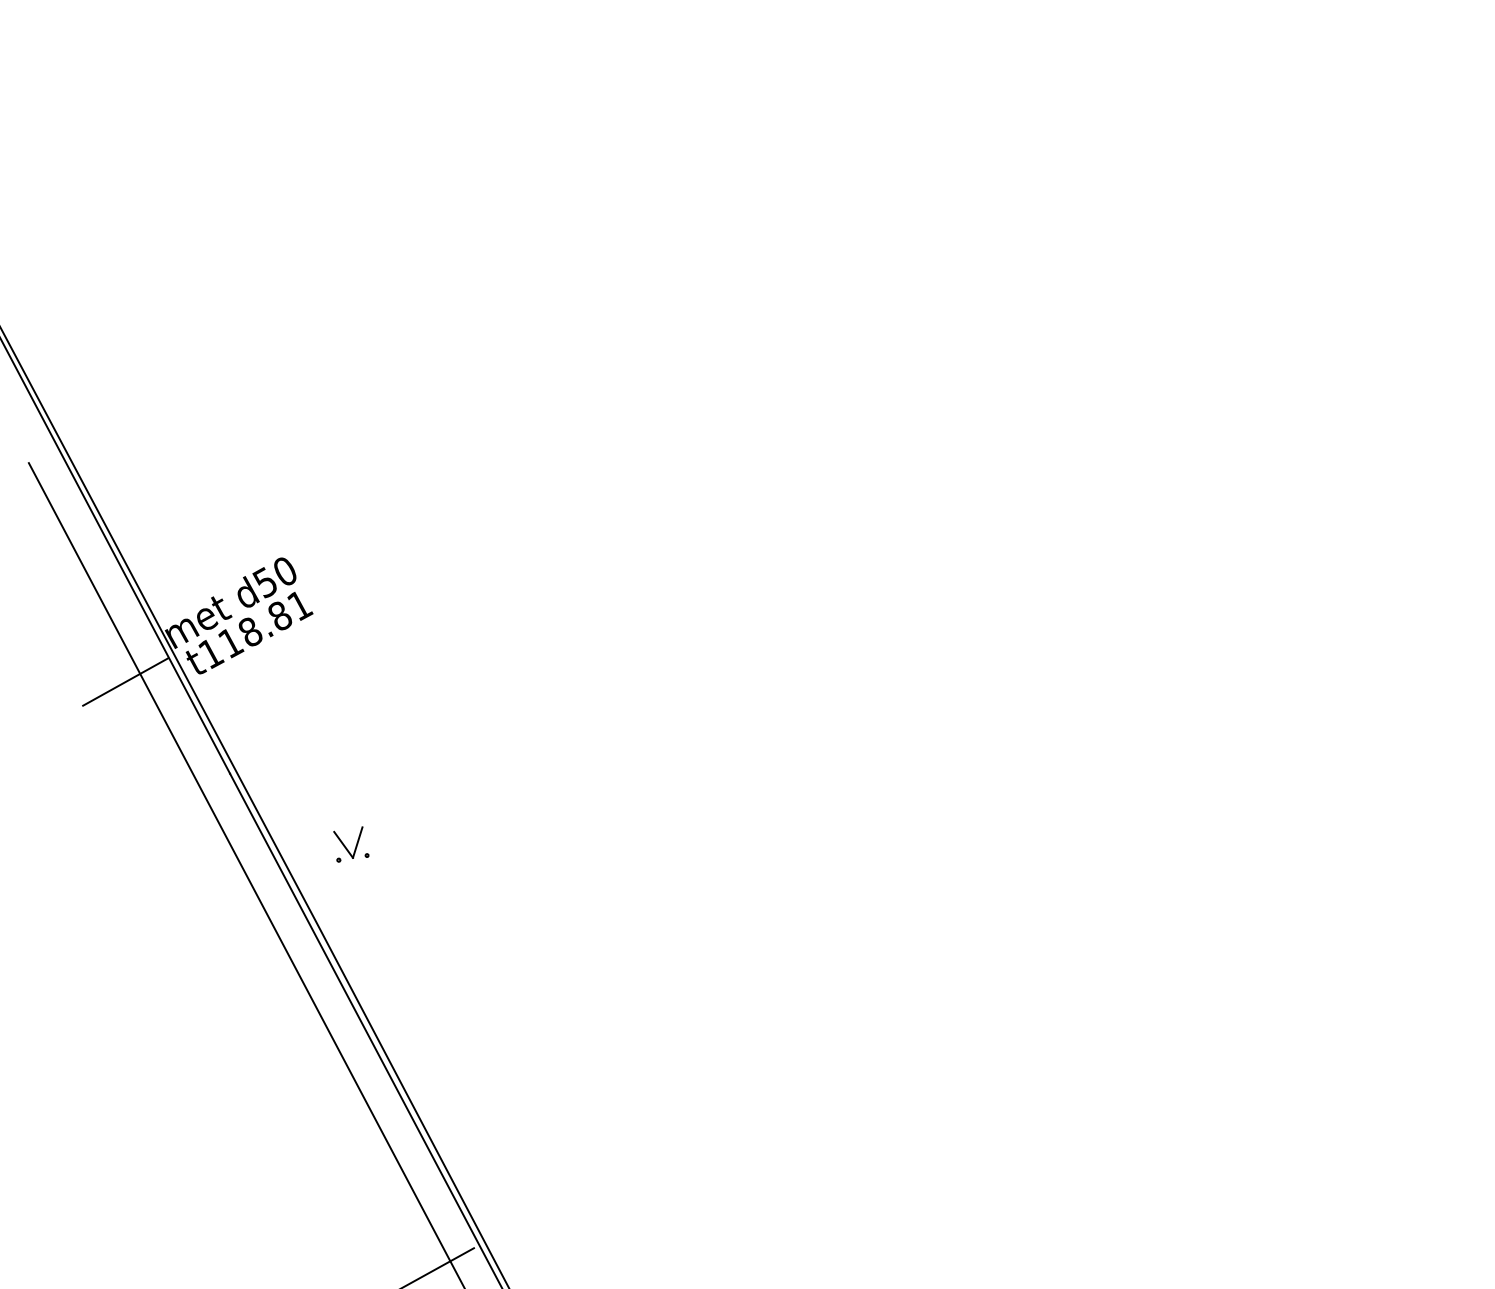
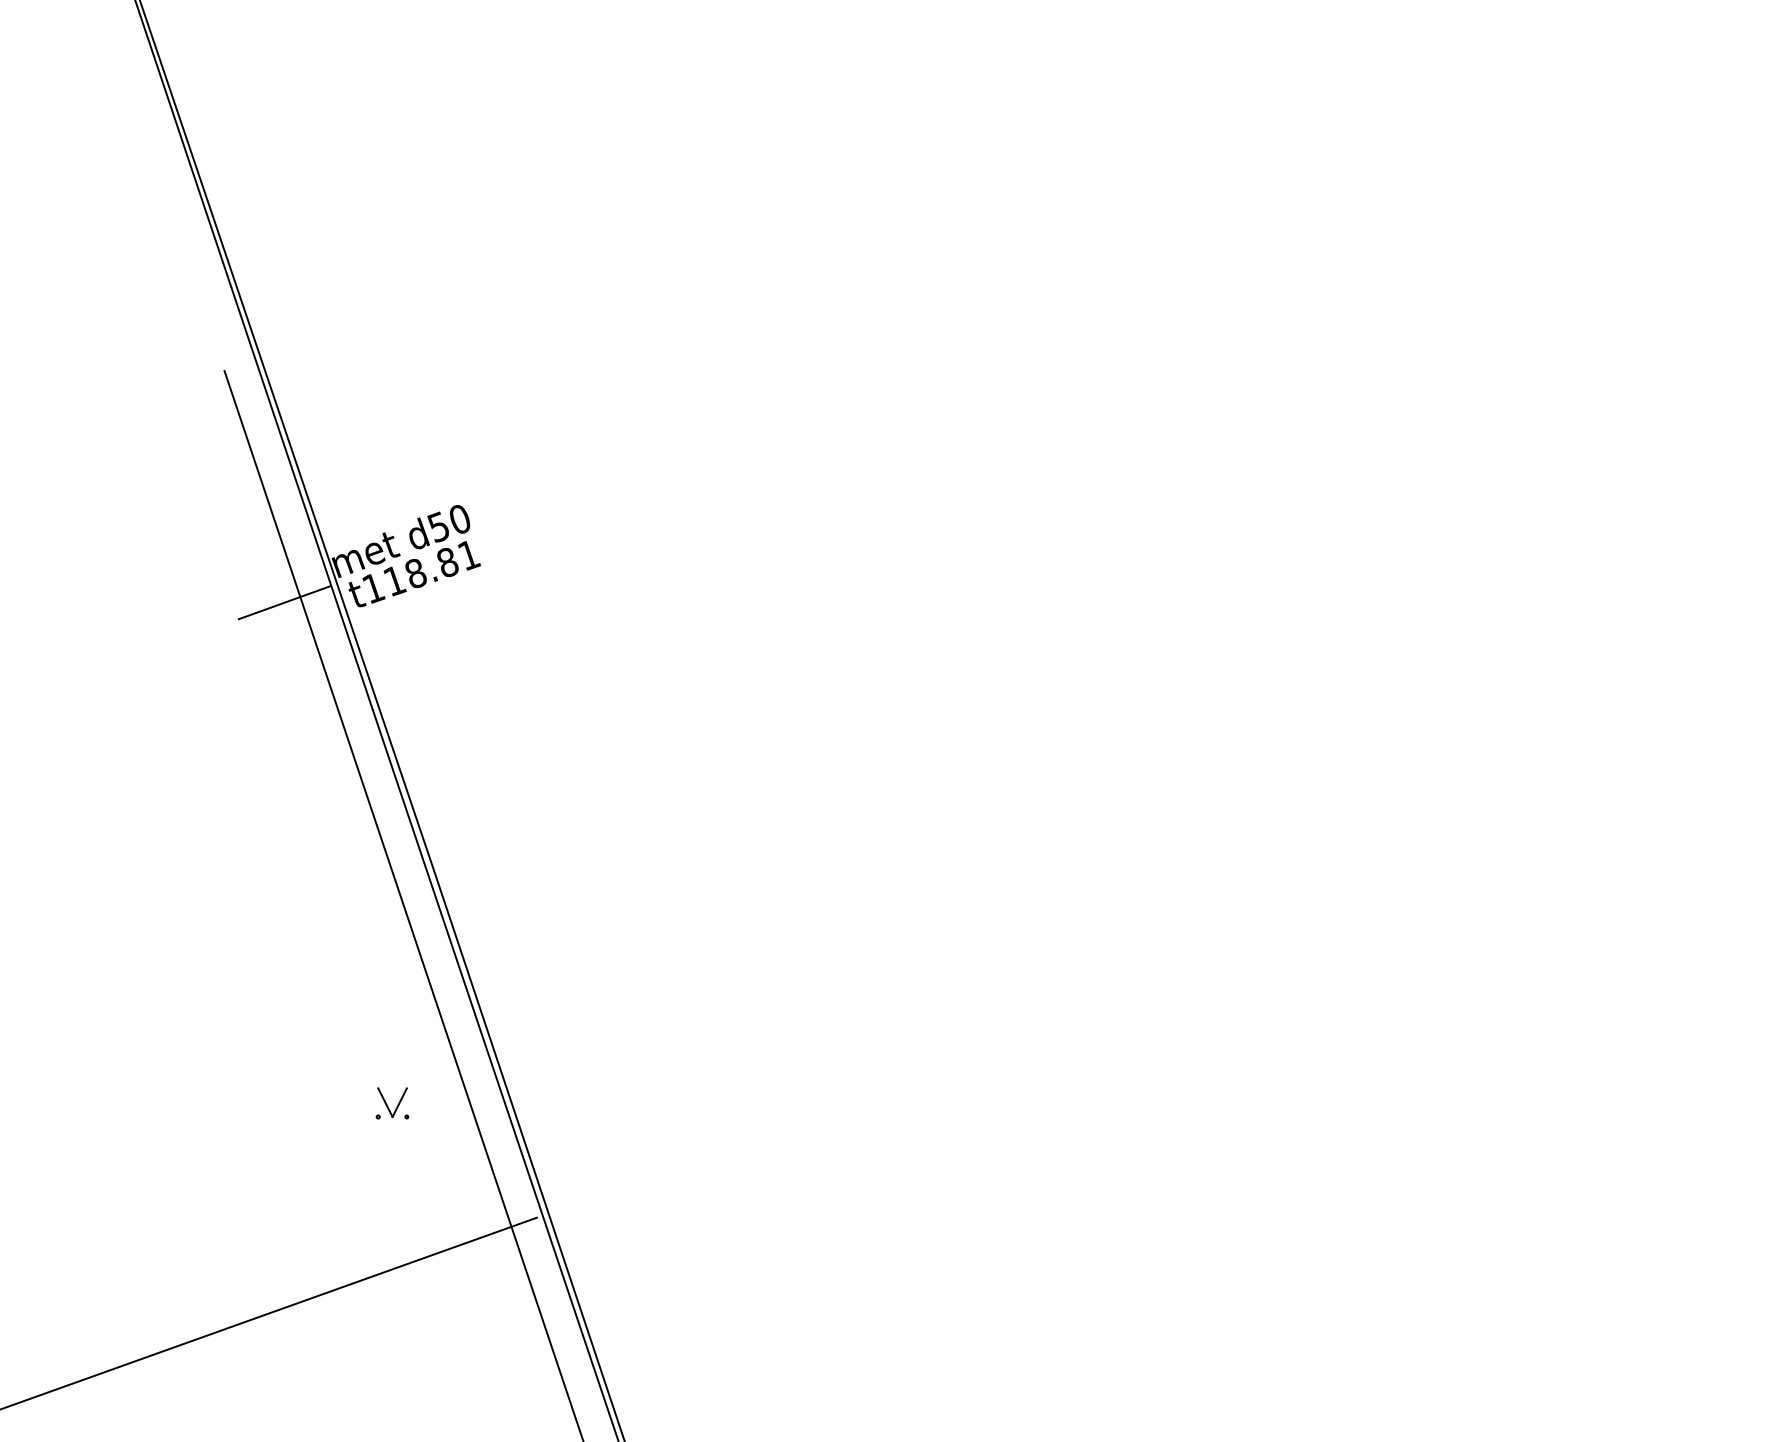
part: (350, 844) -> (392, 1103), moved

